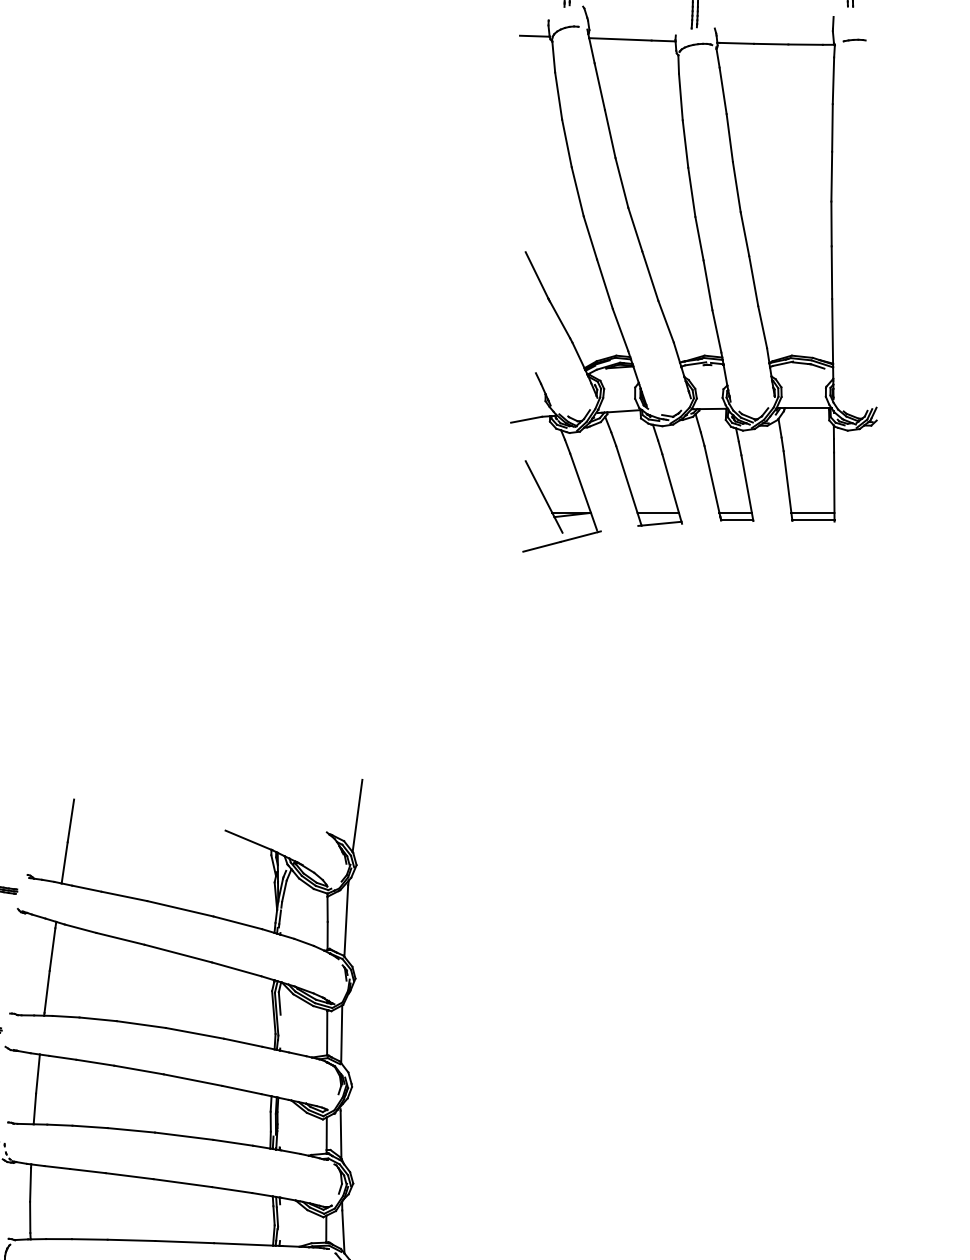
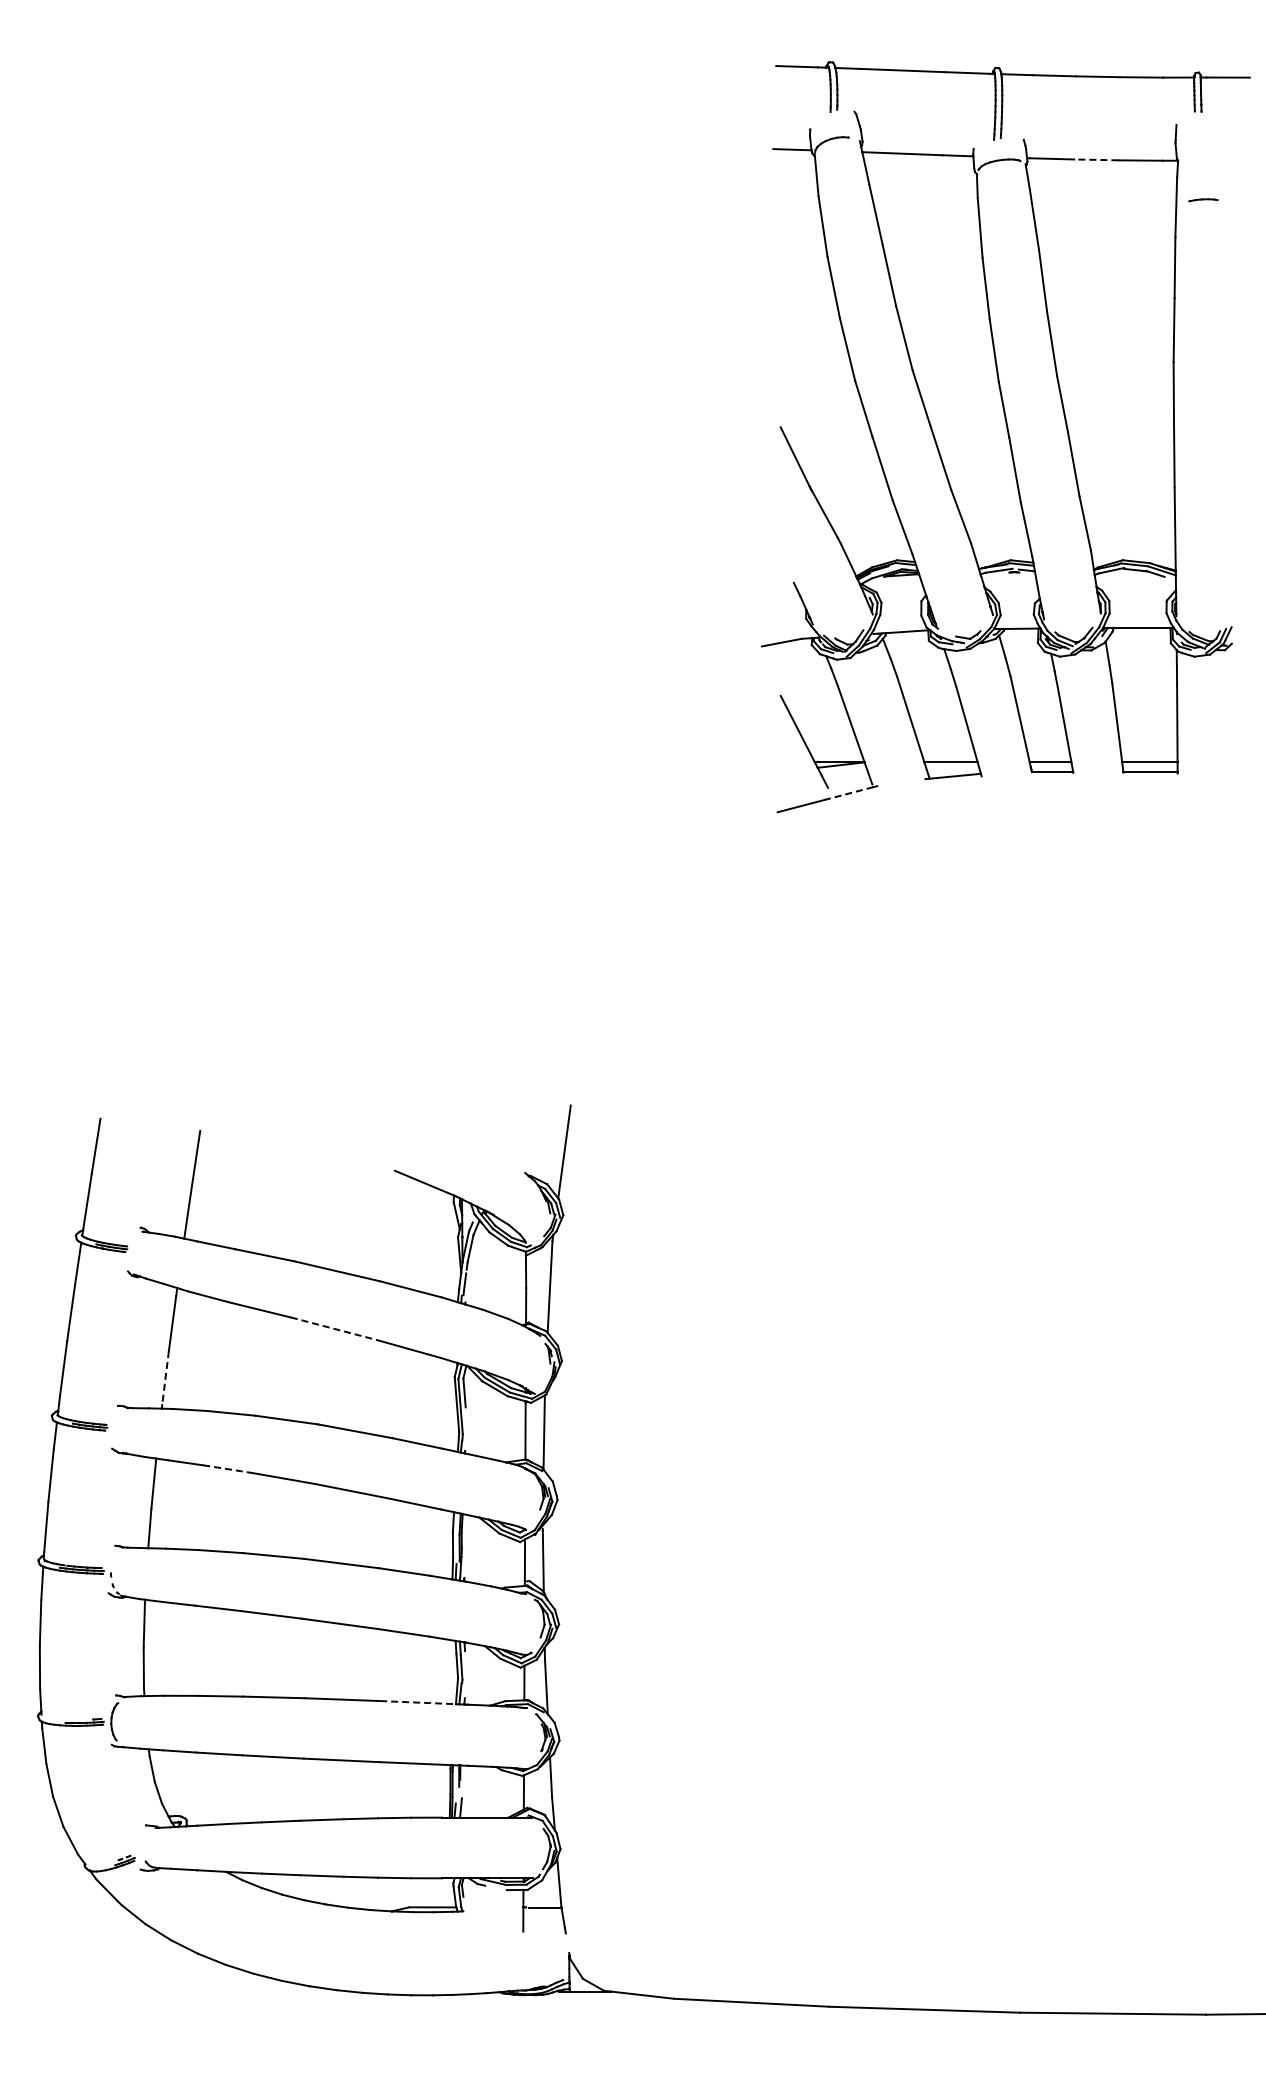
line: (854, 40) -> (1203, 200), moved
line: (770, 43) -> (1095, 159), solid -> dashed
line: (579, 537) -> (849, 793), solid -> dashed
line: (178, 953) -> (334, 1328), solid -> dashed
line: (47, 992) -> (165, 1378), solid -> dashed
line: (95, 1063) -> (227, 1469), solid -> dashed
line: (243, 1244) -> (418, 1702), solid -> dashed

